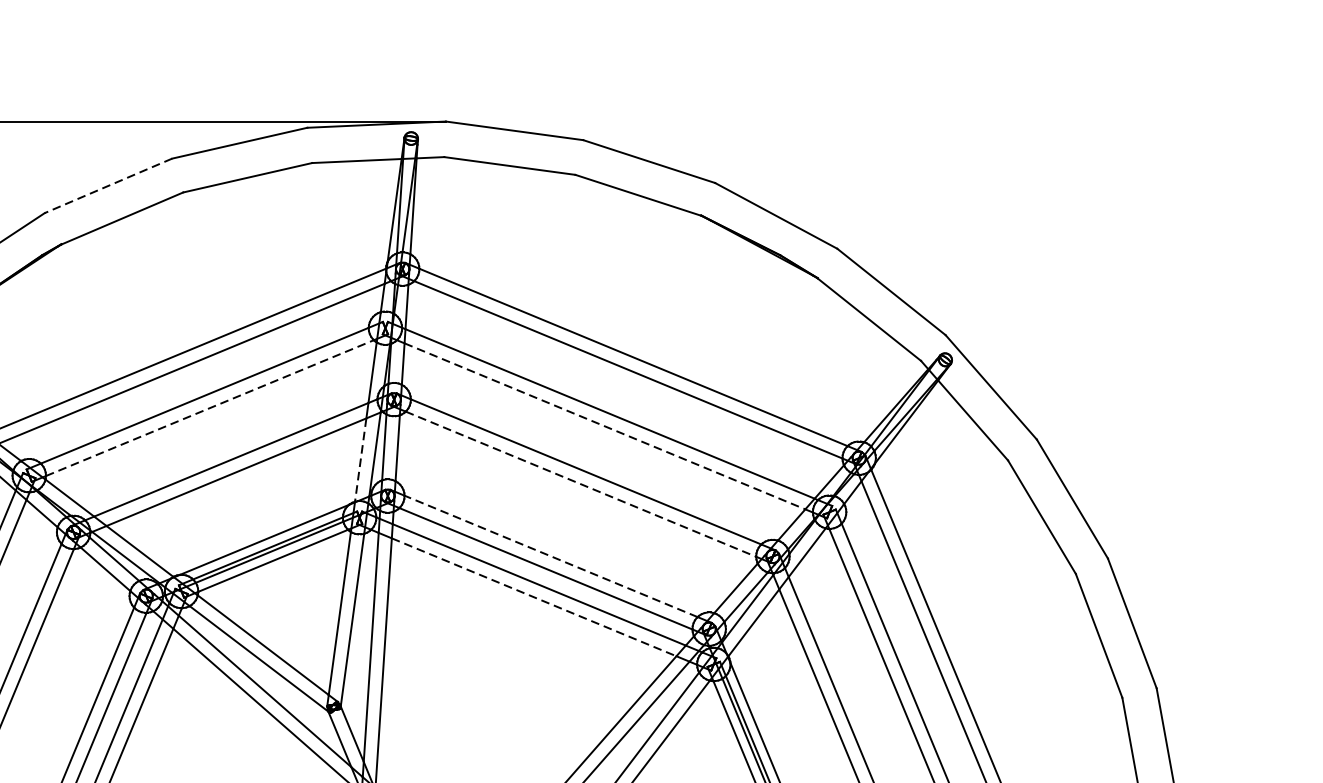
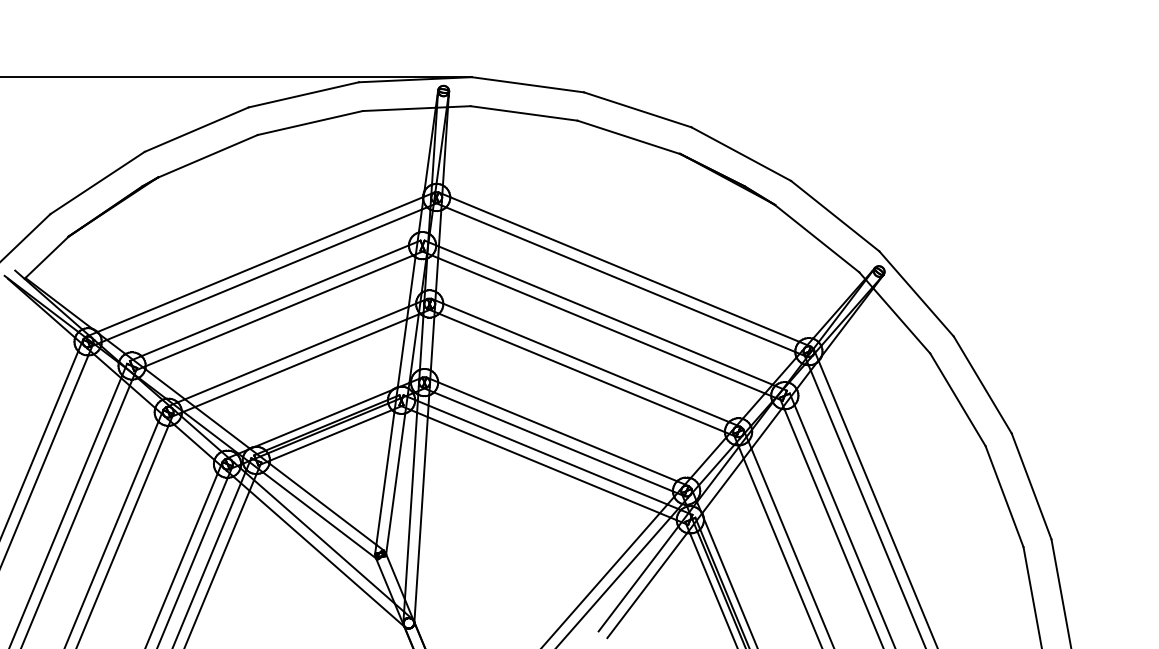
line: (108, 185) -> (196, 129), dashed -> solid
line: (209, 407) -> (279, 310), dashed -> solid
line: (604, 426) -> (601, 325), dashed -> solid
line: (360, 460) -> (402, 353), dashed -> solid
line: (581, 483) -> (582, 372), dashed -> solid
line: (550, 556) -> (557, 431), dashed -> solid
line: (533, 597) -> (543, 465), dashed -> solid

